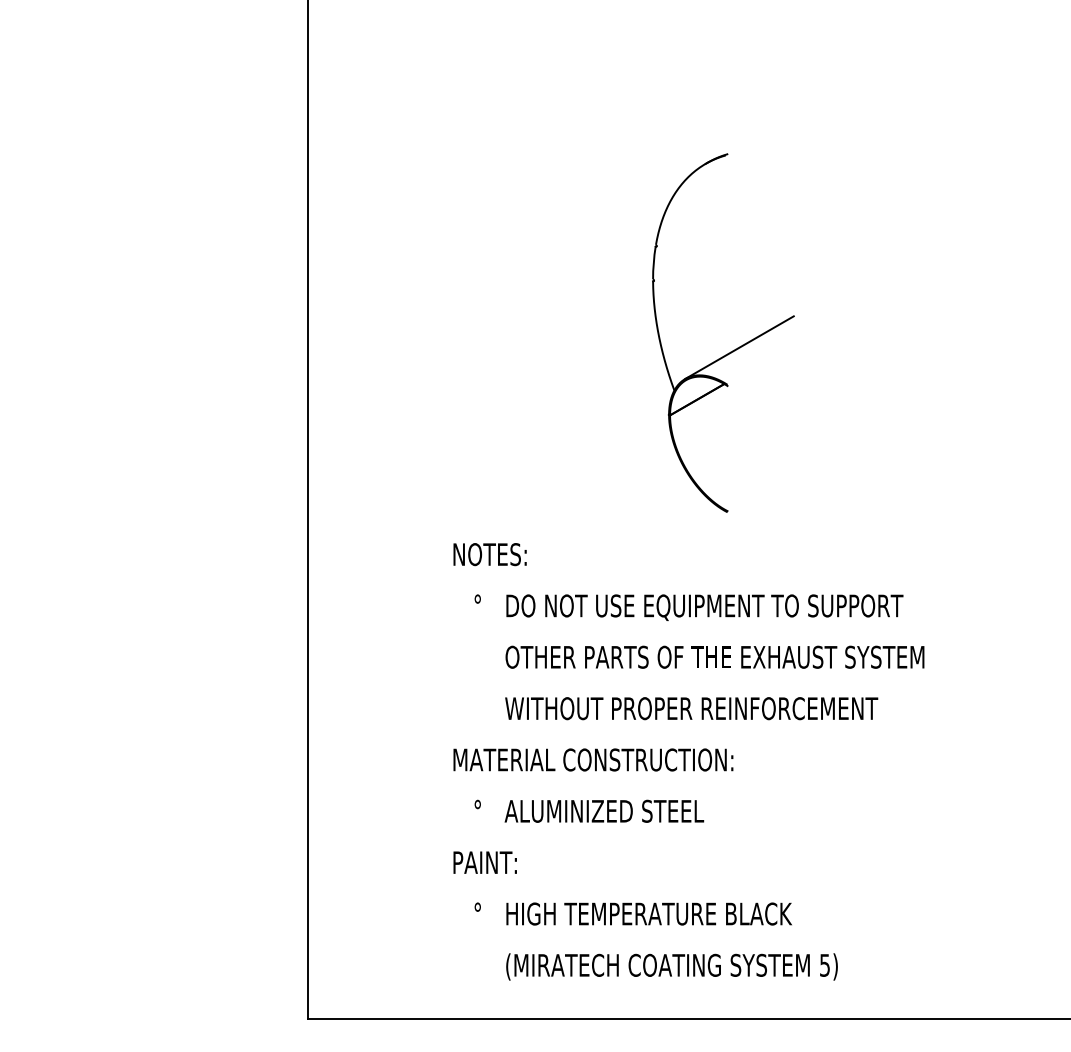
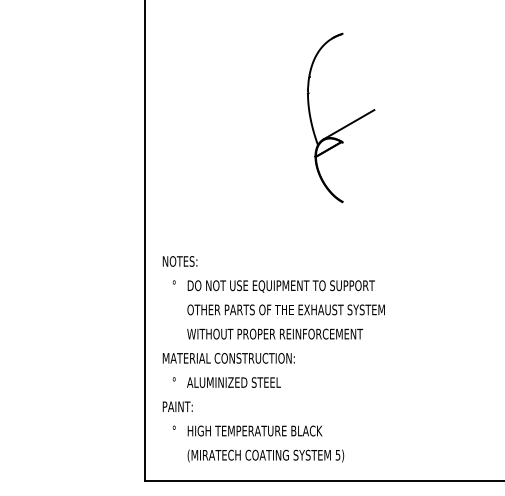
part: (732, 348) -> (345, 125), moved
text: (688, 762) -> (273, 359), moved

